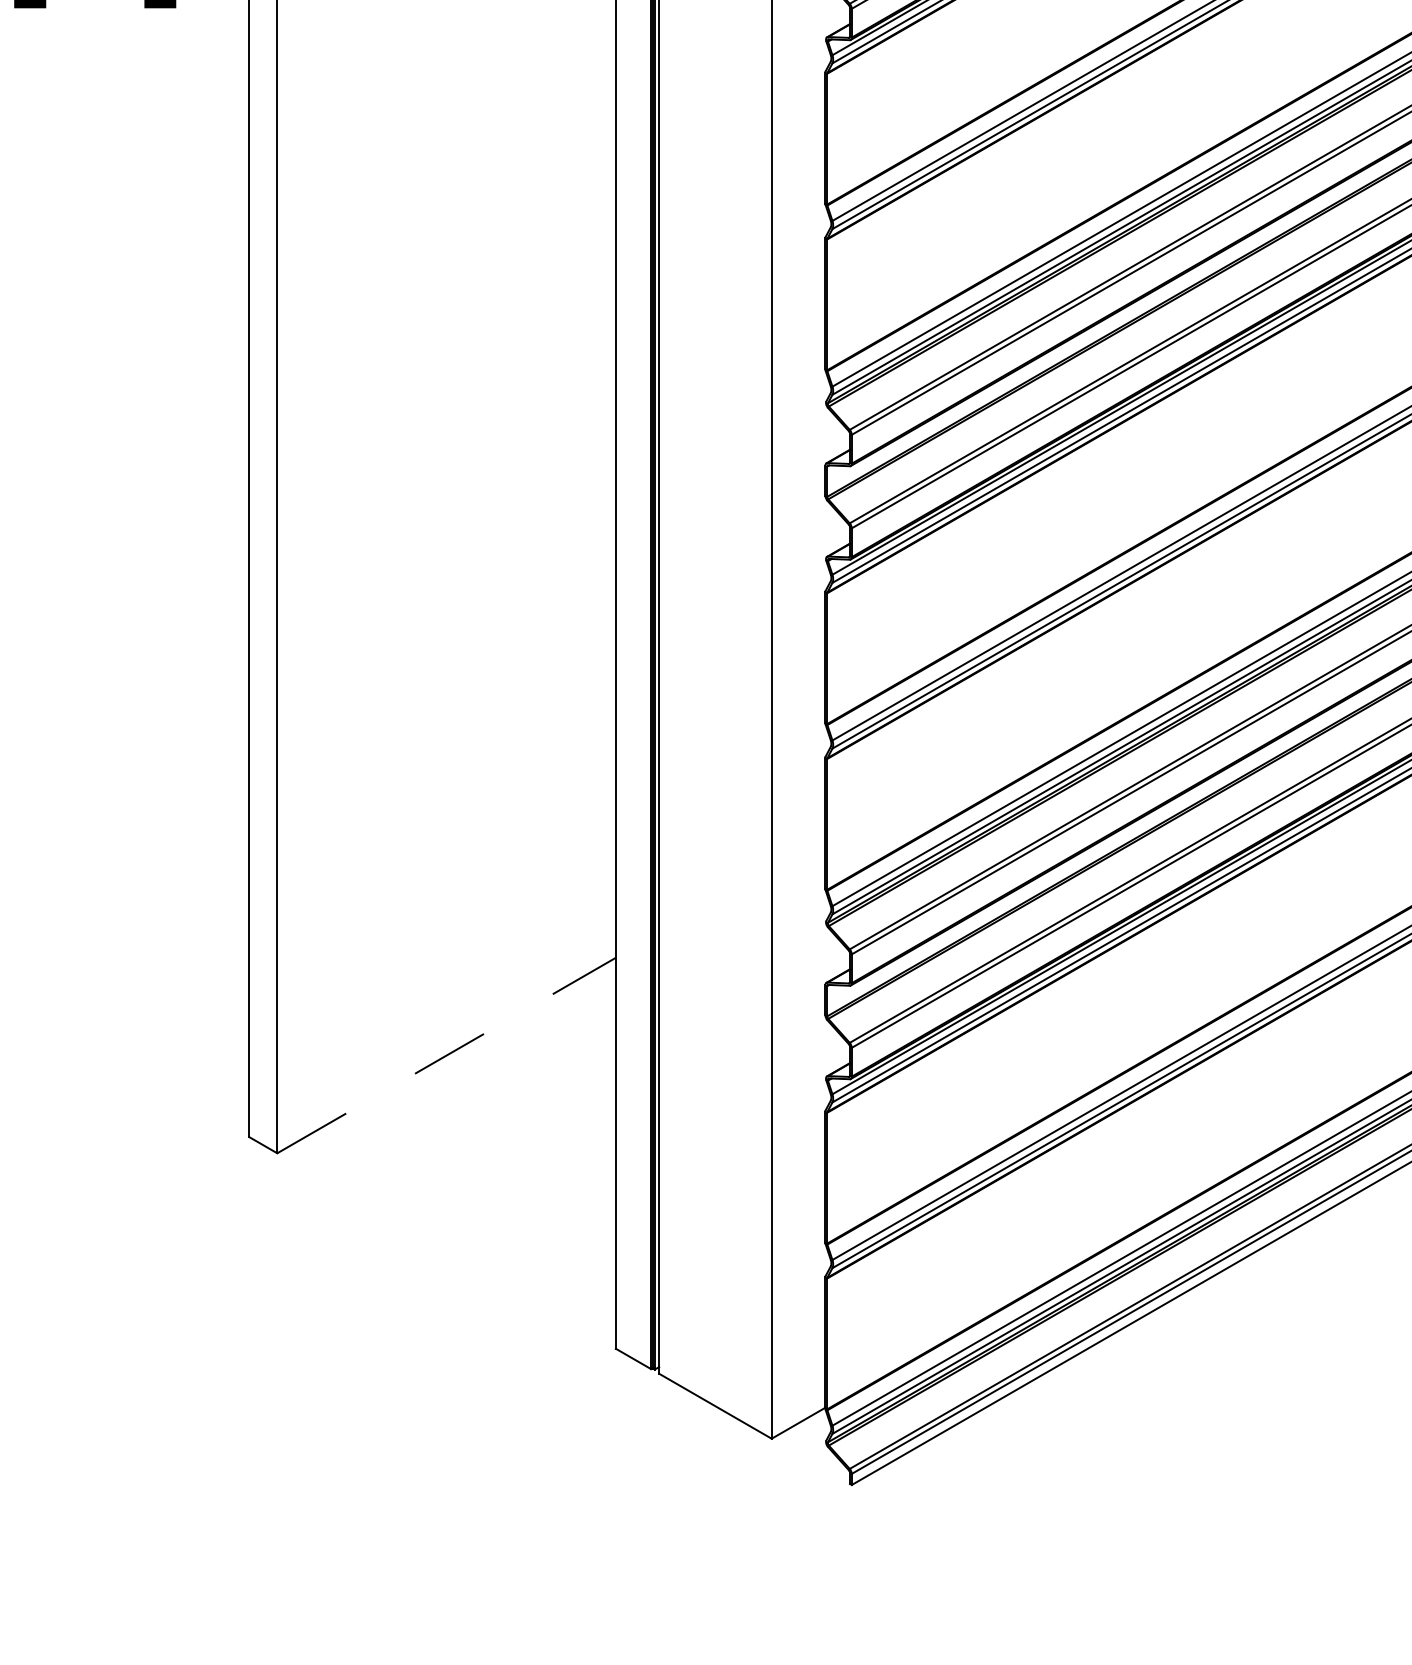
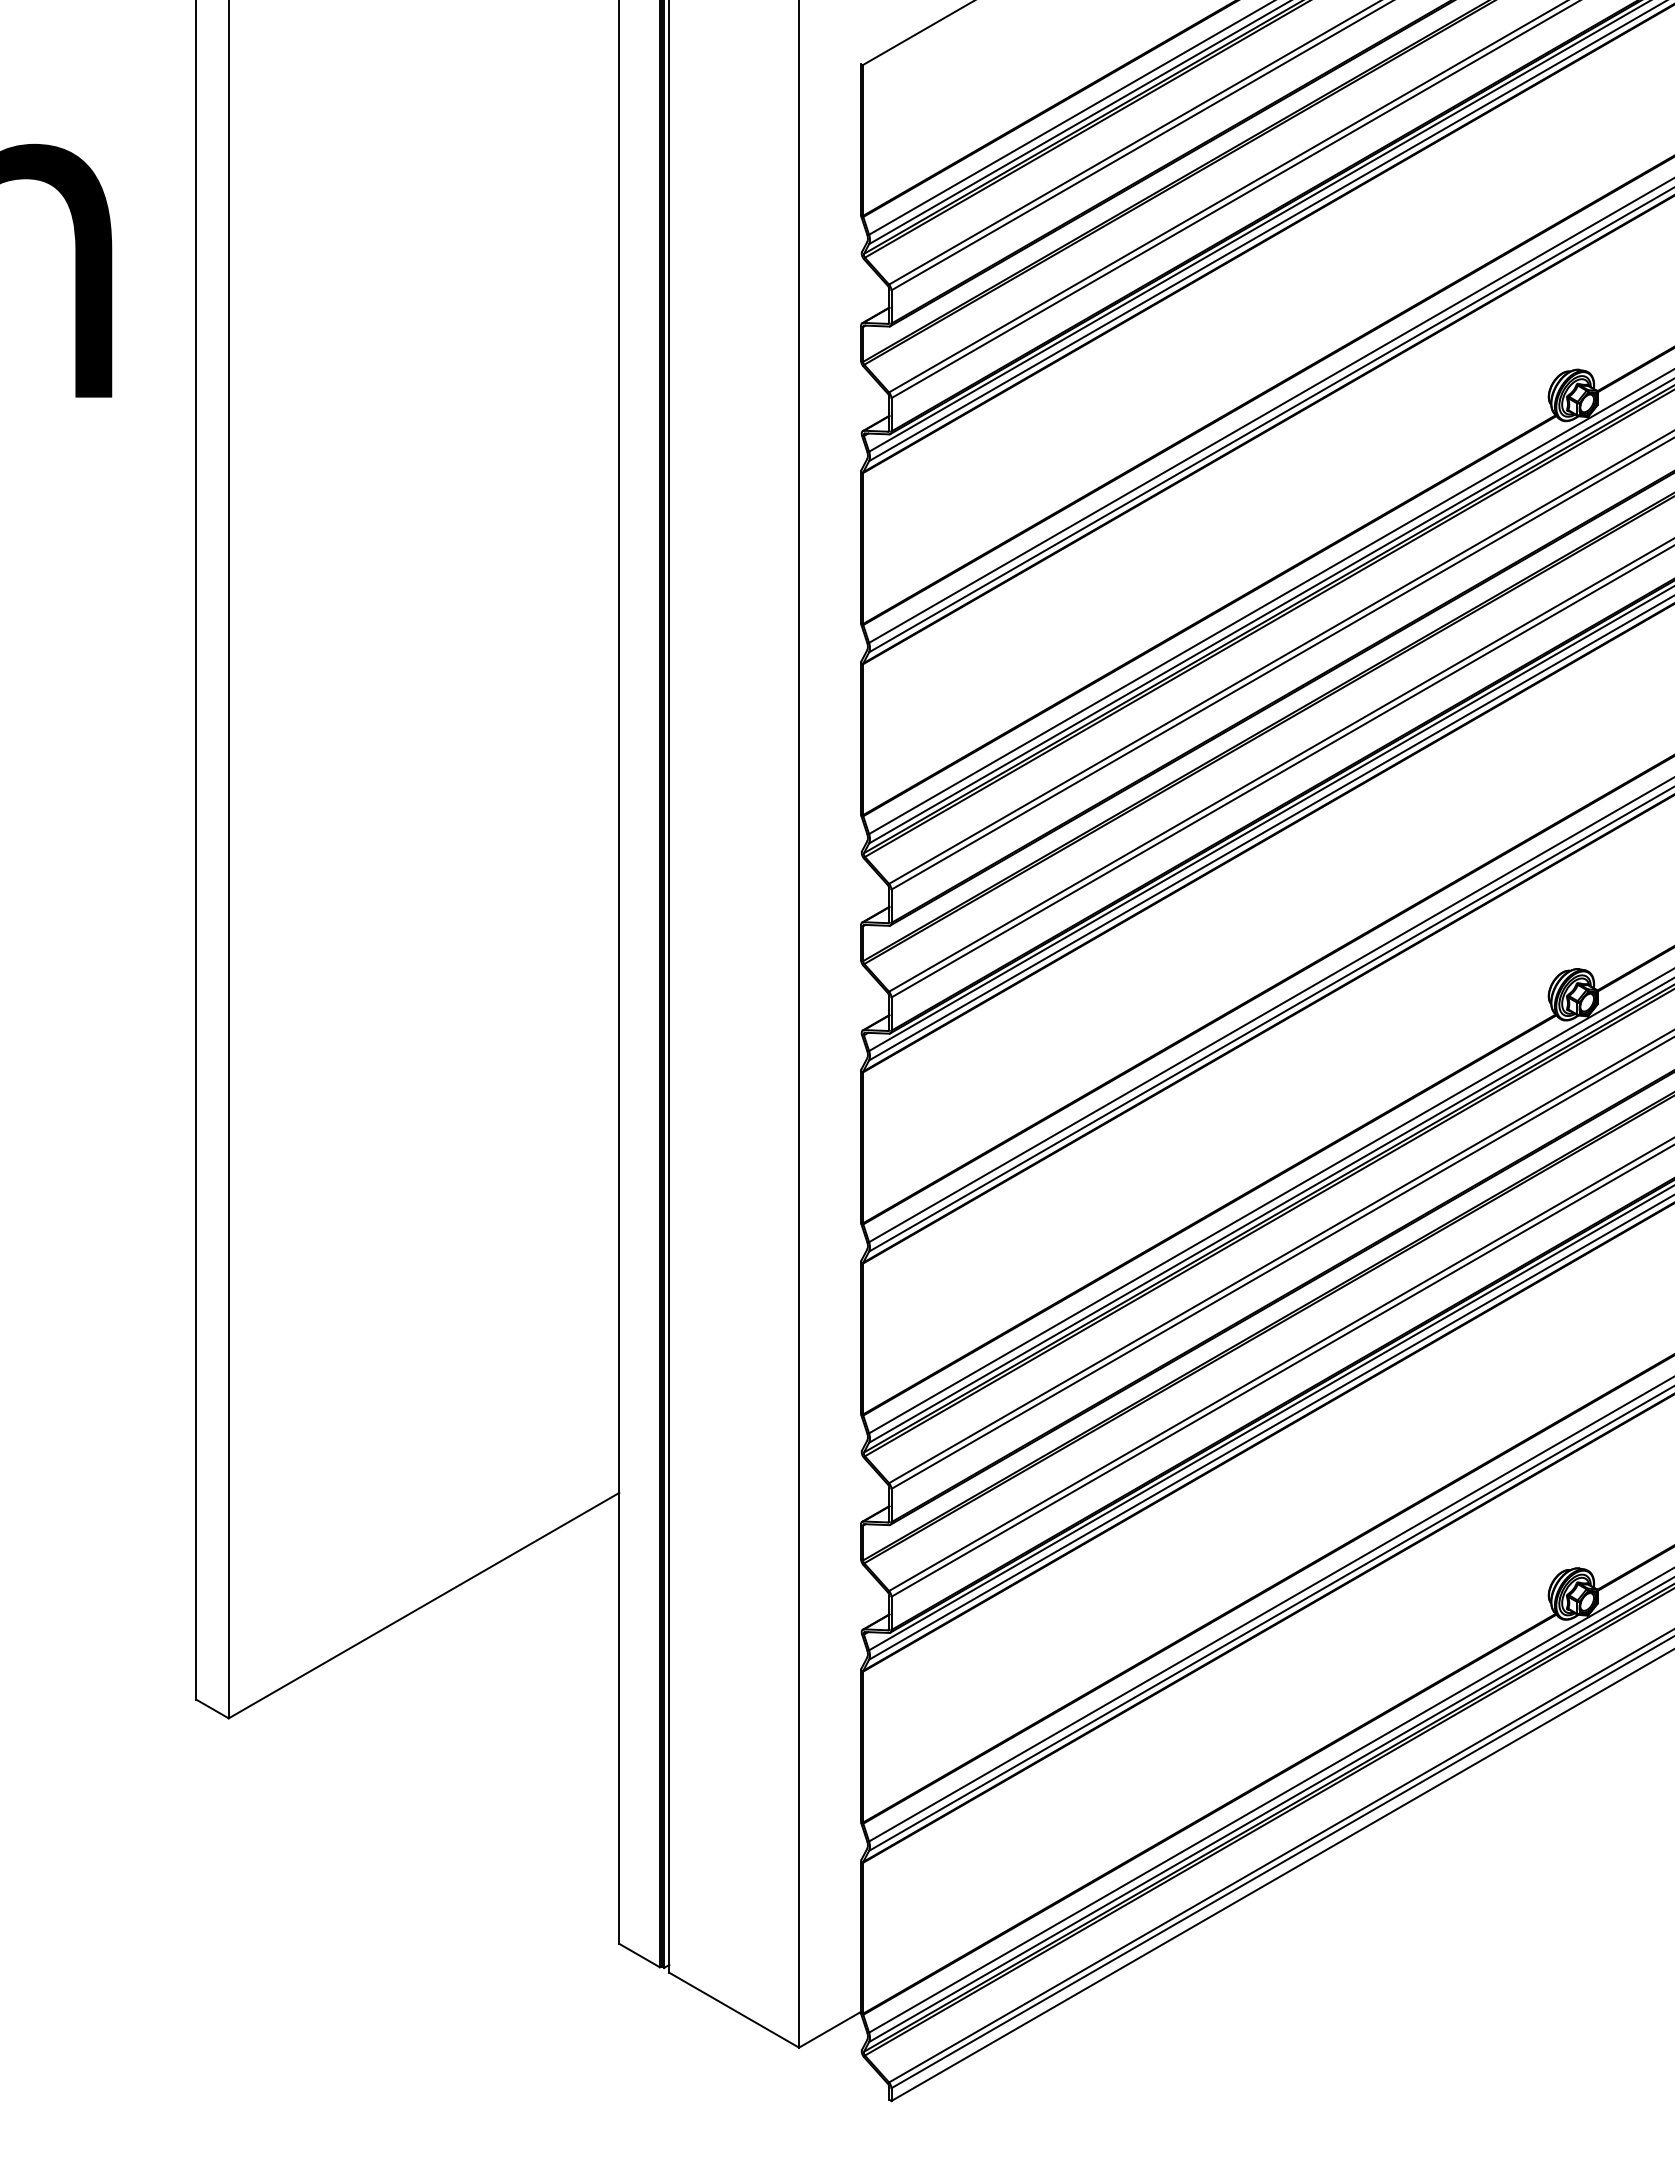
line: (446, 1055) -> (424, 1605), dashed -> solid

